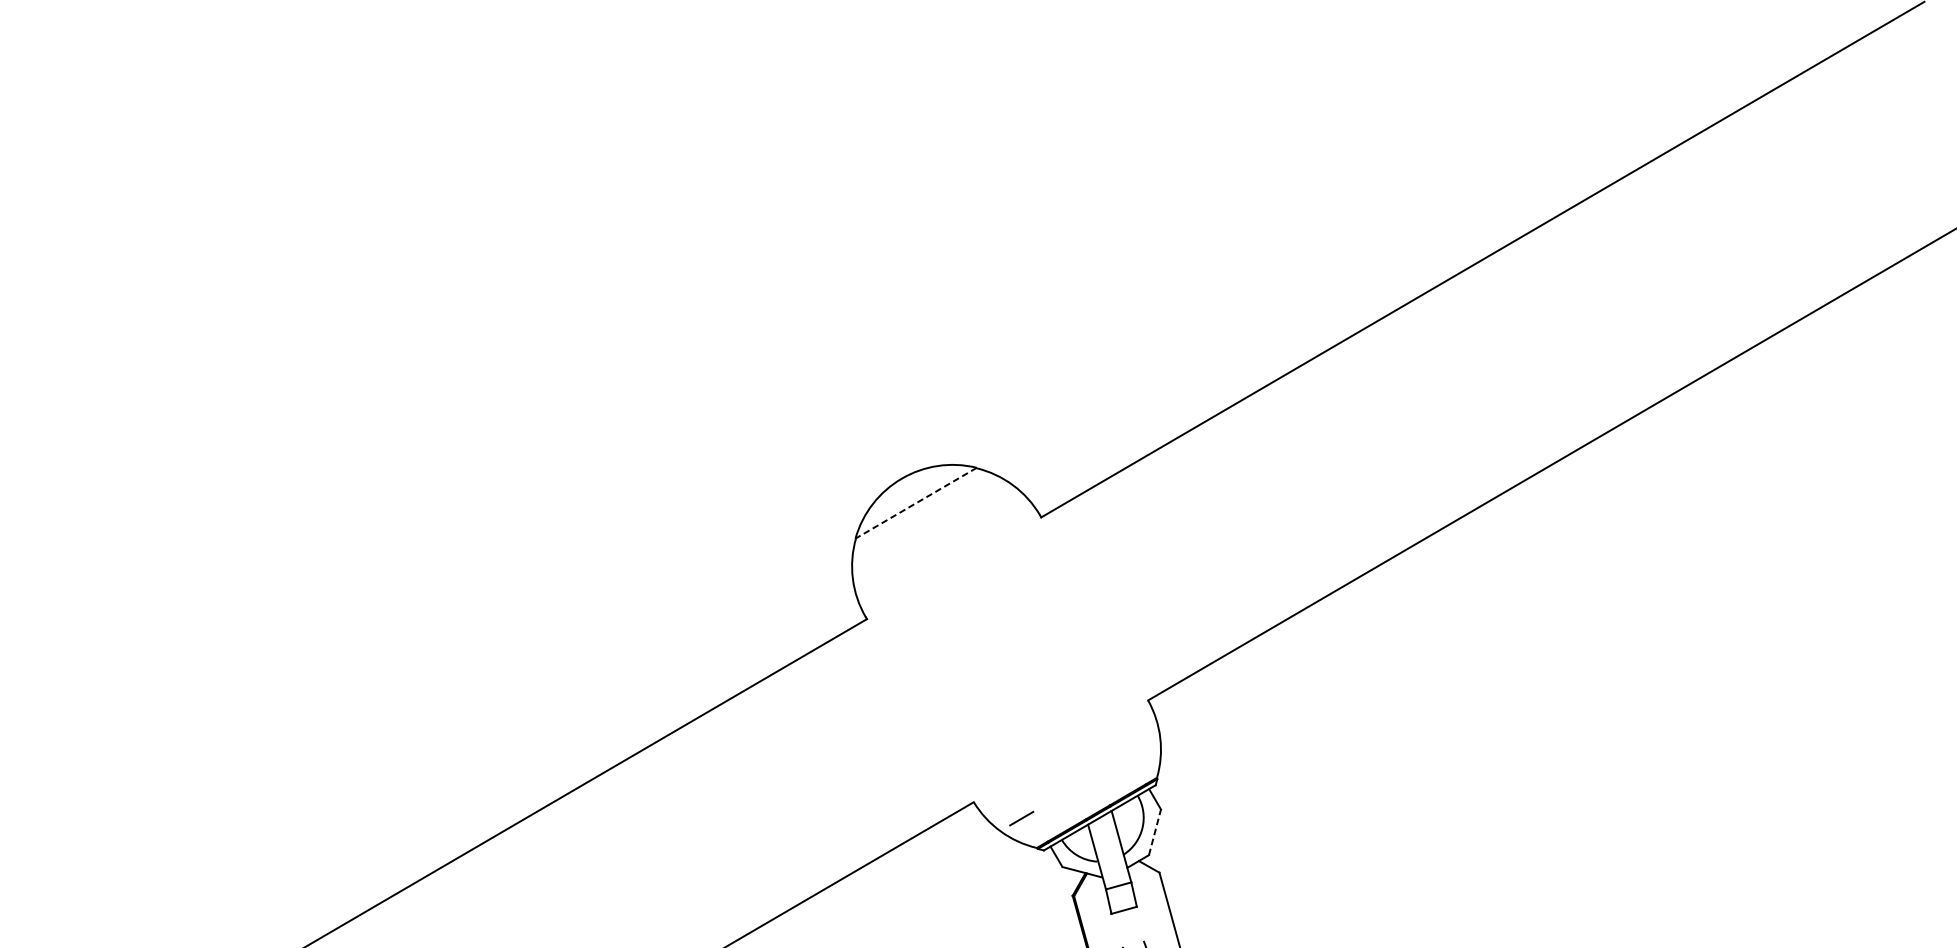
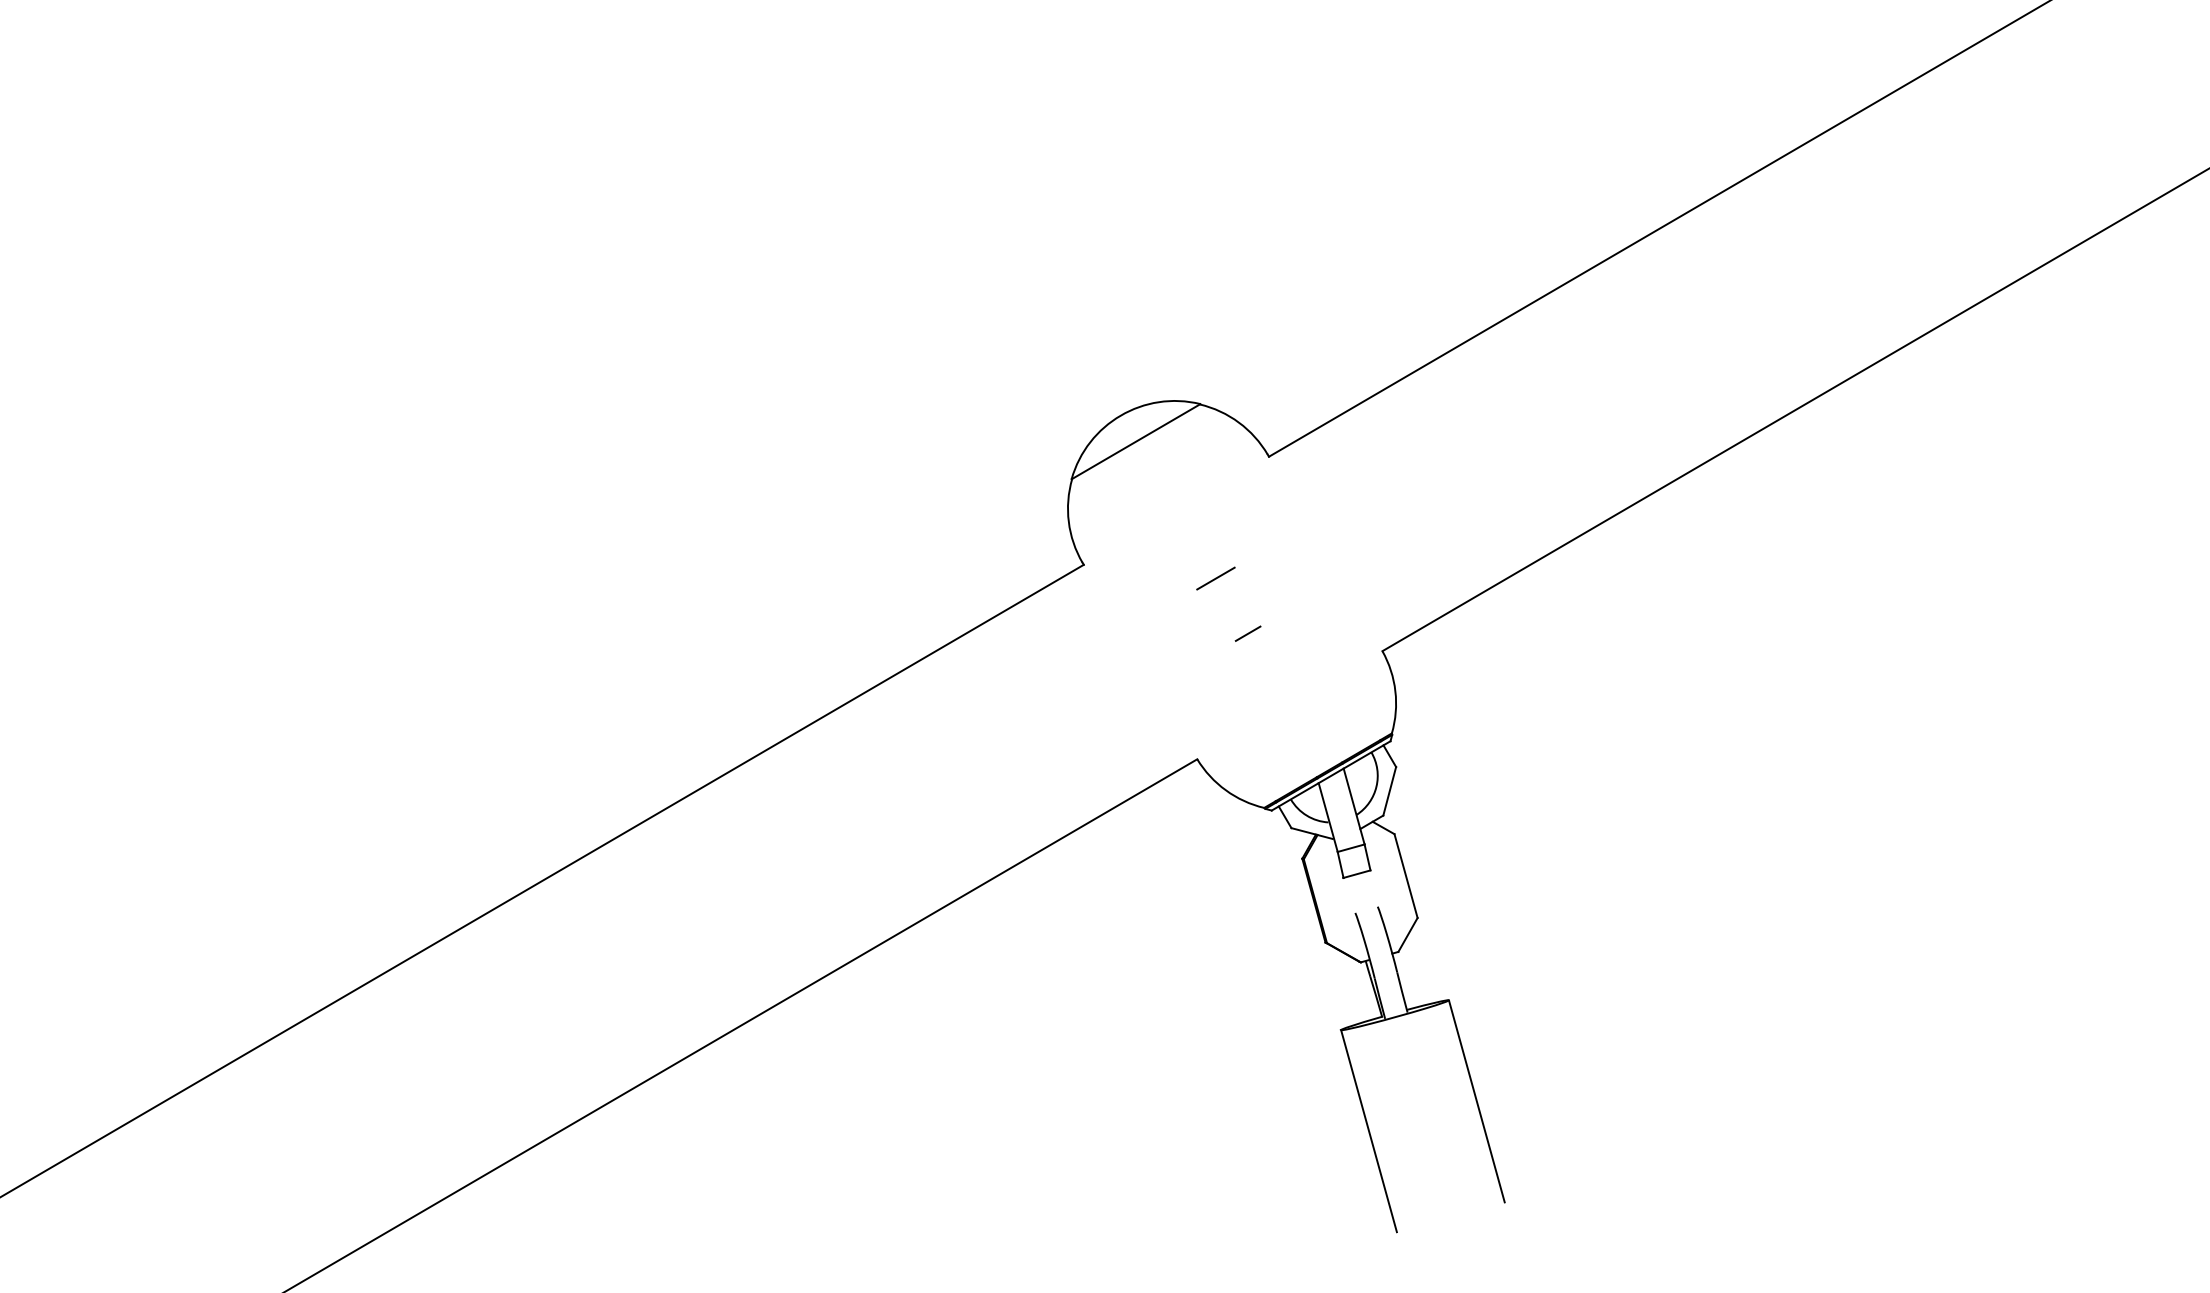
line: (916, 503) -> (1136, 441), dashed -> solid
line: (990, 632) -> (1215, 578), added
line: (1021, 818) -> (1247, 633), moved
line: (1154, 831) -> (1389, 790), dashed -> solid

